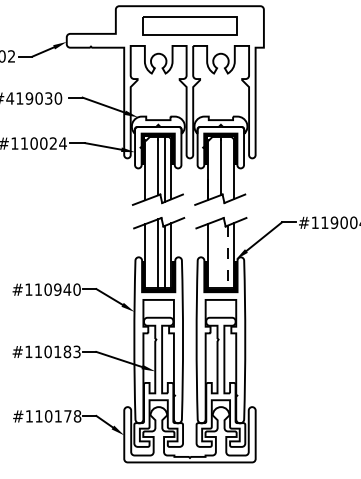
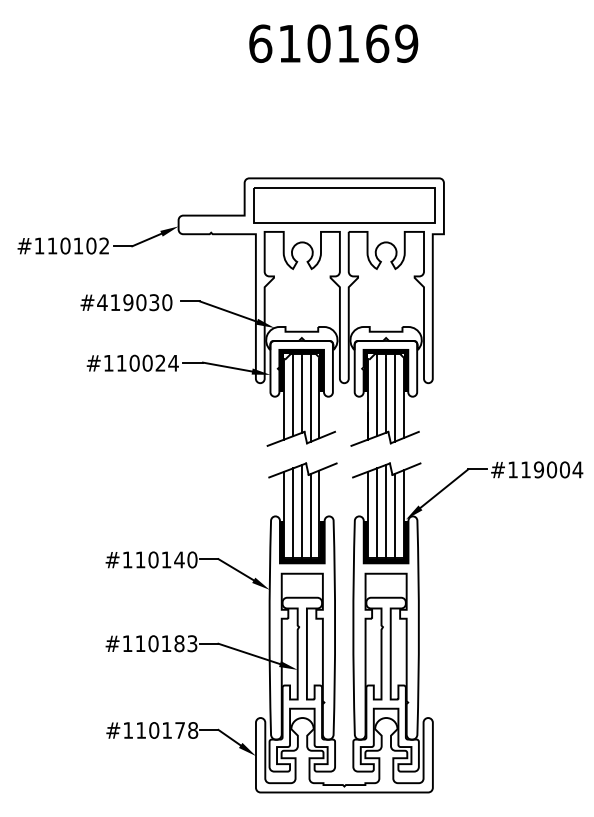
part: (190, 26) -> (344, 205), size x1.43
line: (151, 166) -> (292, 394), added
line: (214, 166) -> (377, 394), added
line: (227, 168) -> (395, 396), added
line: (221, 253) -> (386, 511), added
line: (151, 255) -> (292, 513), added
line: (214, 255) -> (377, 513), added
line: (227, 257) -> (395, 516), dashed -> solid
text: (57, 289) -> (166, 559), #110940 -> #110140

